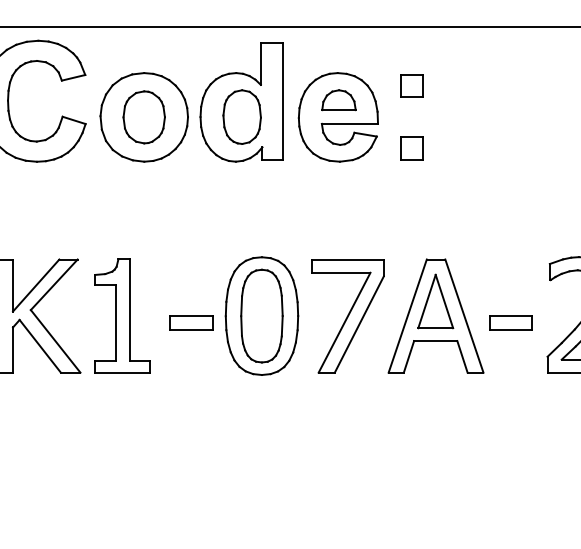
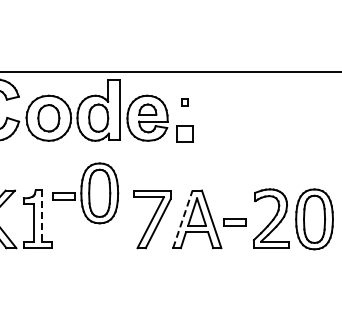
part: (410, 86) -> (184, 102), size x0.6
part: (410, 147) -> (184, 133), size x1.4
line: (129, 310) -> (41, 216), solid -> dashed
line: (409, 314) -> (183, 218), solid -> dashed
part: (234, 316) -> (85, 193), moved

